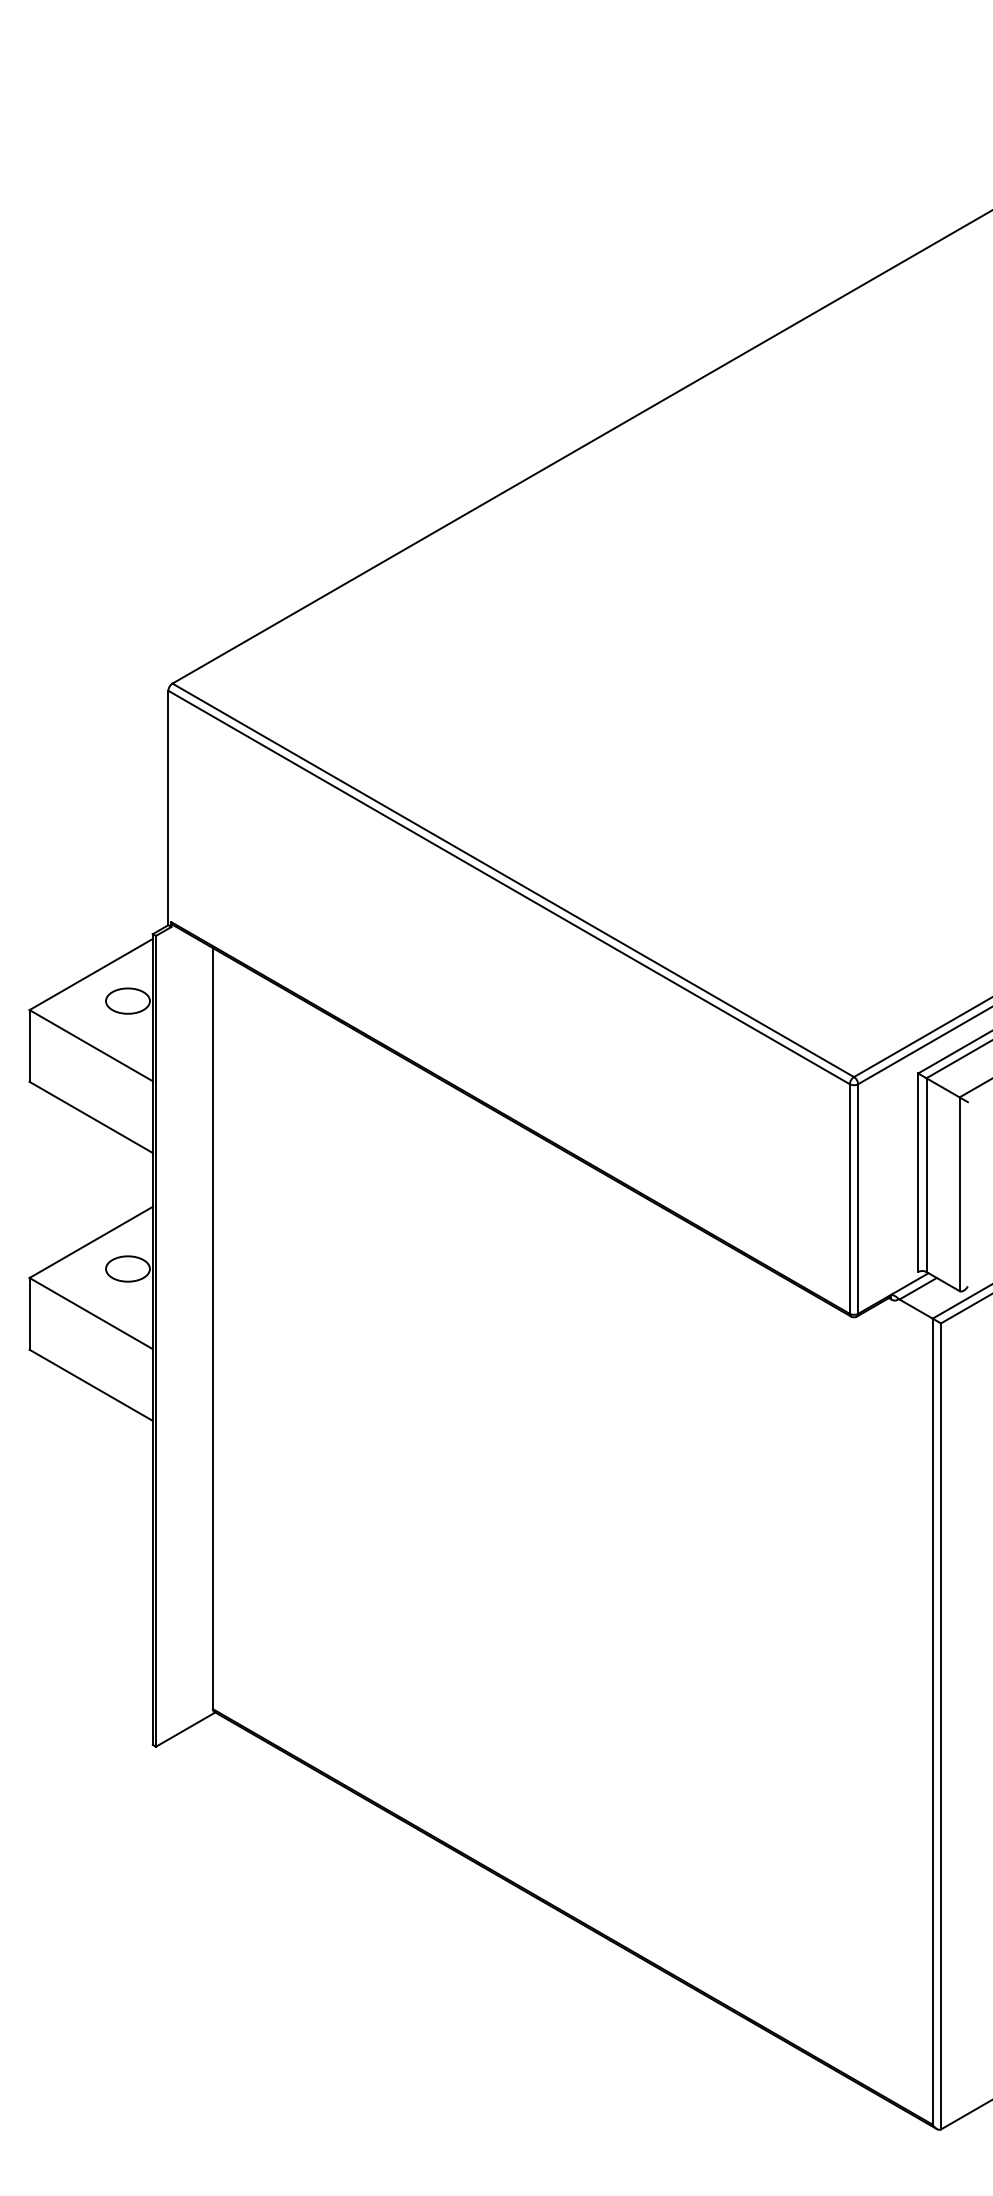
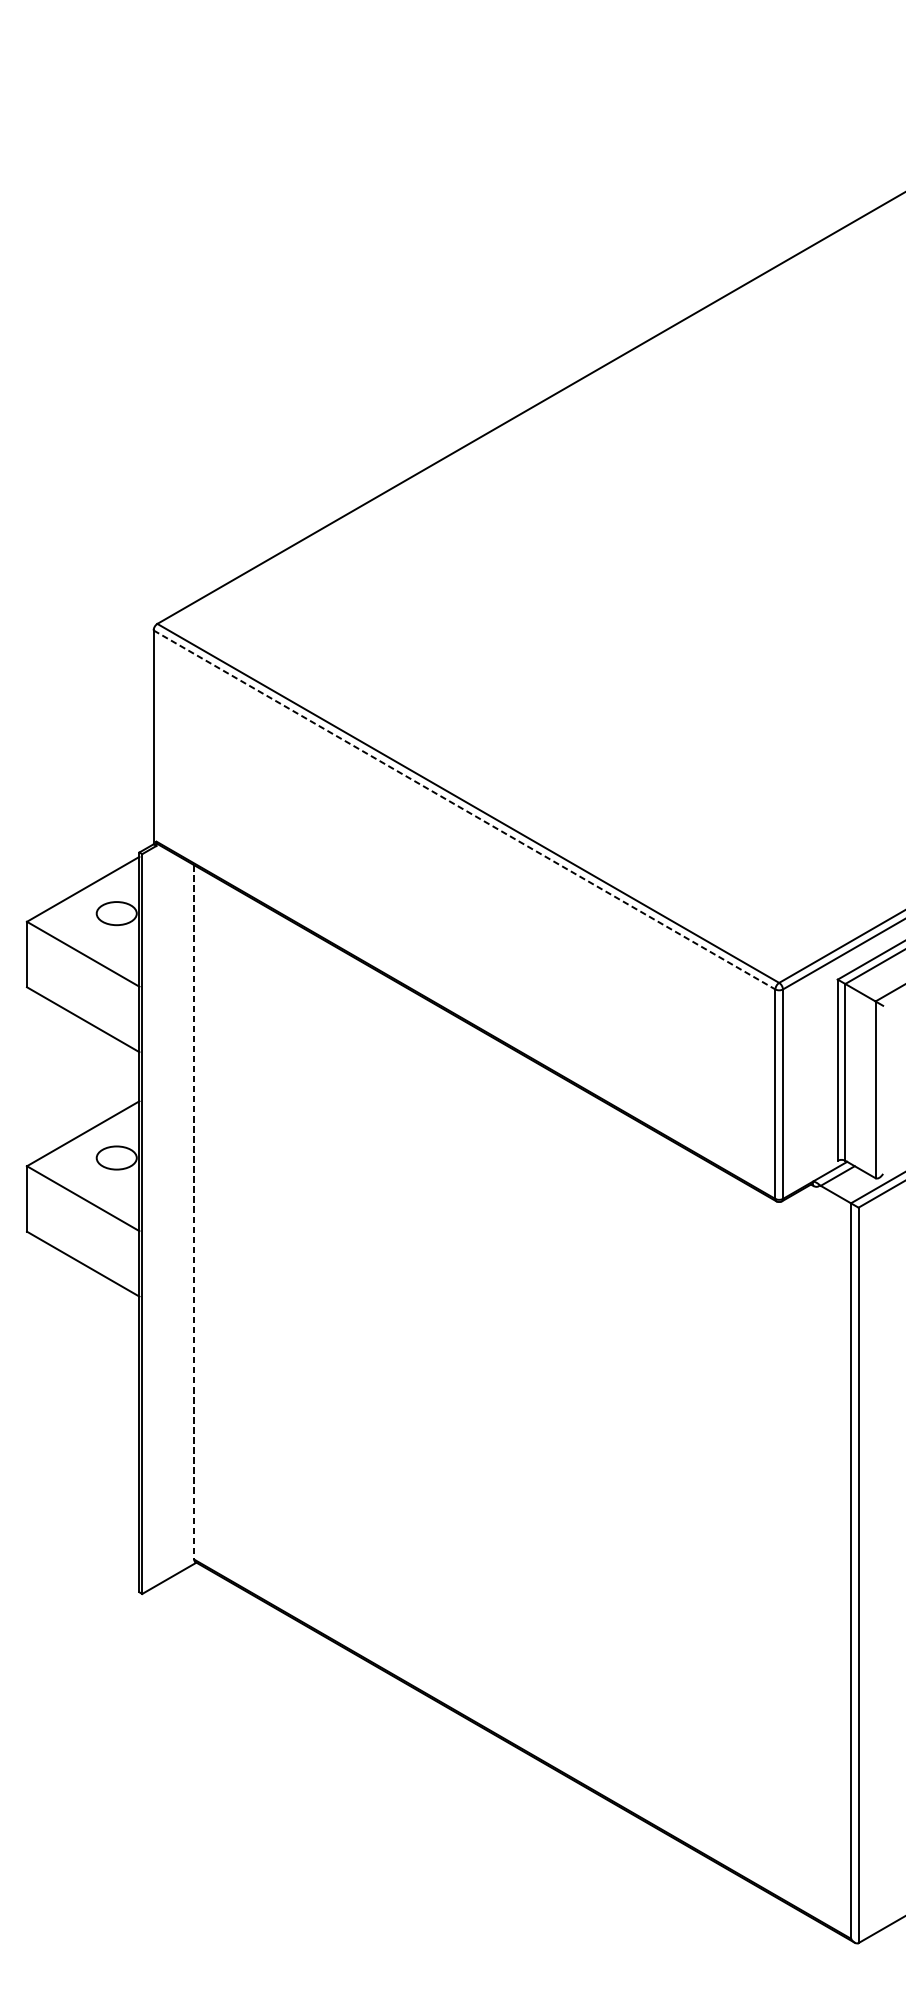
line: (509, 887) -> (464, 809), solid -> dashed
line: (212, 1328) -> (193, 1212), solid -> dashed

